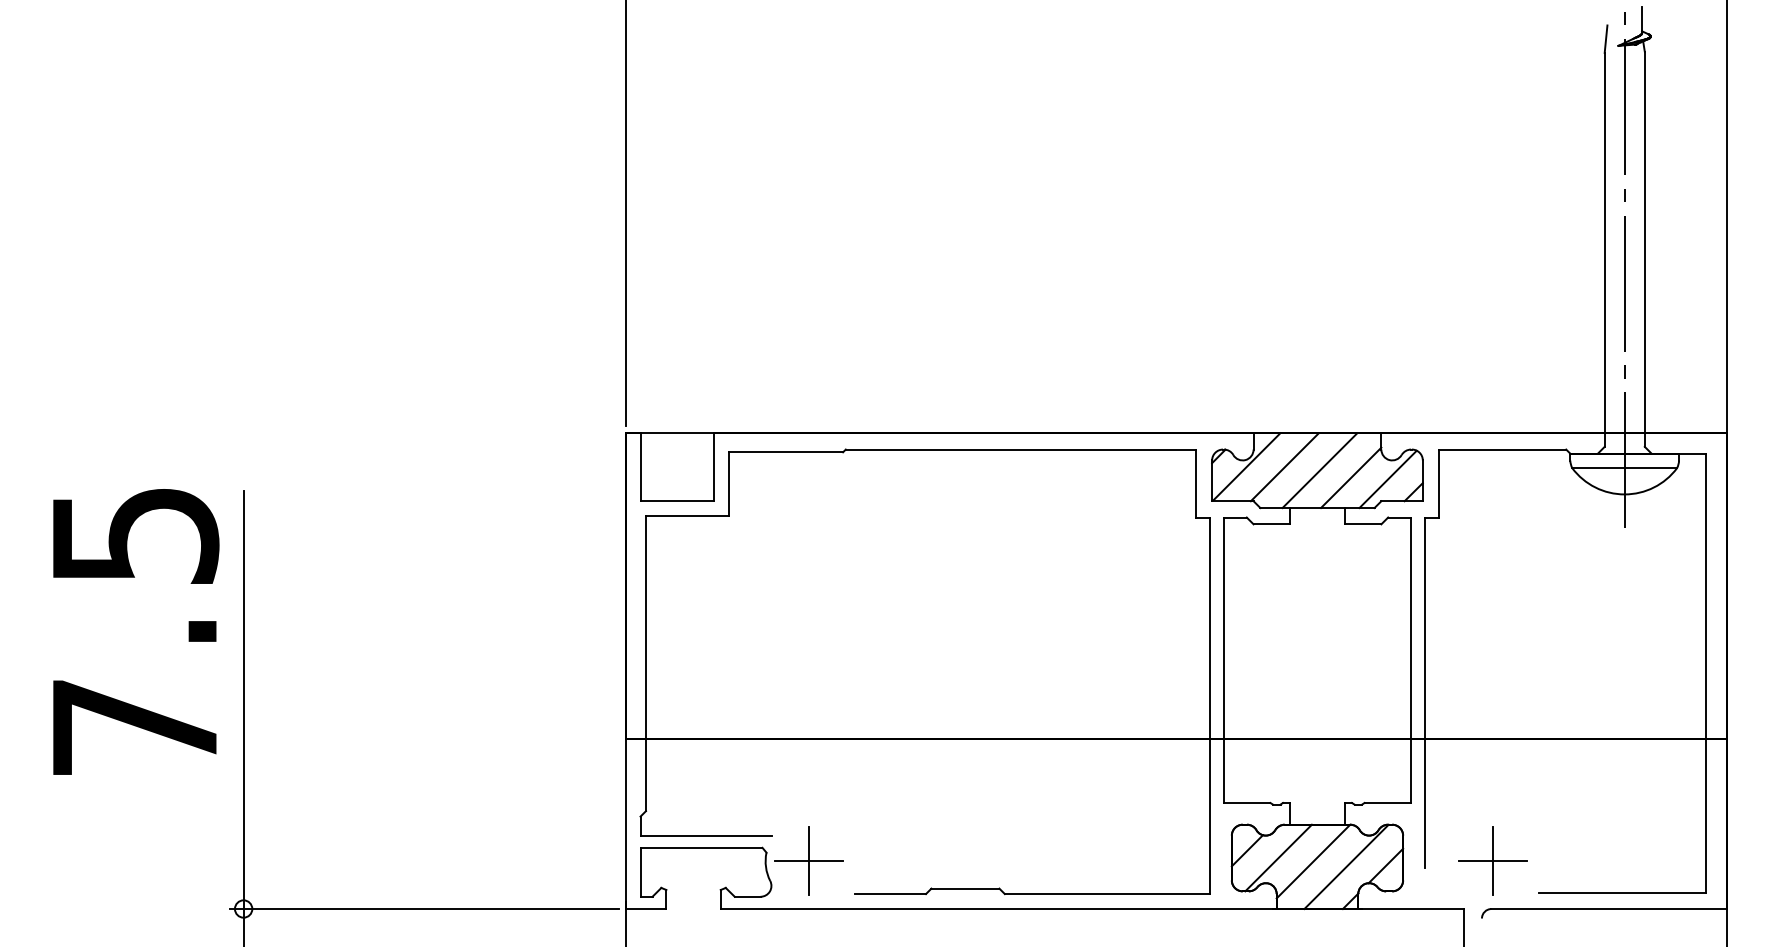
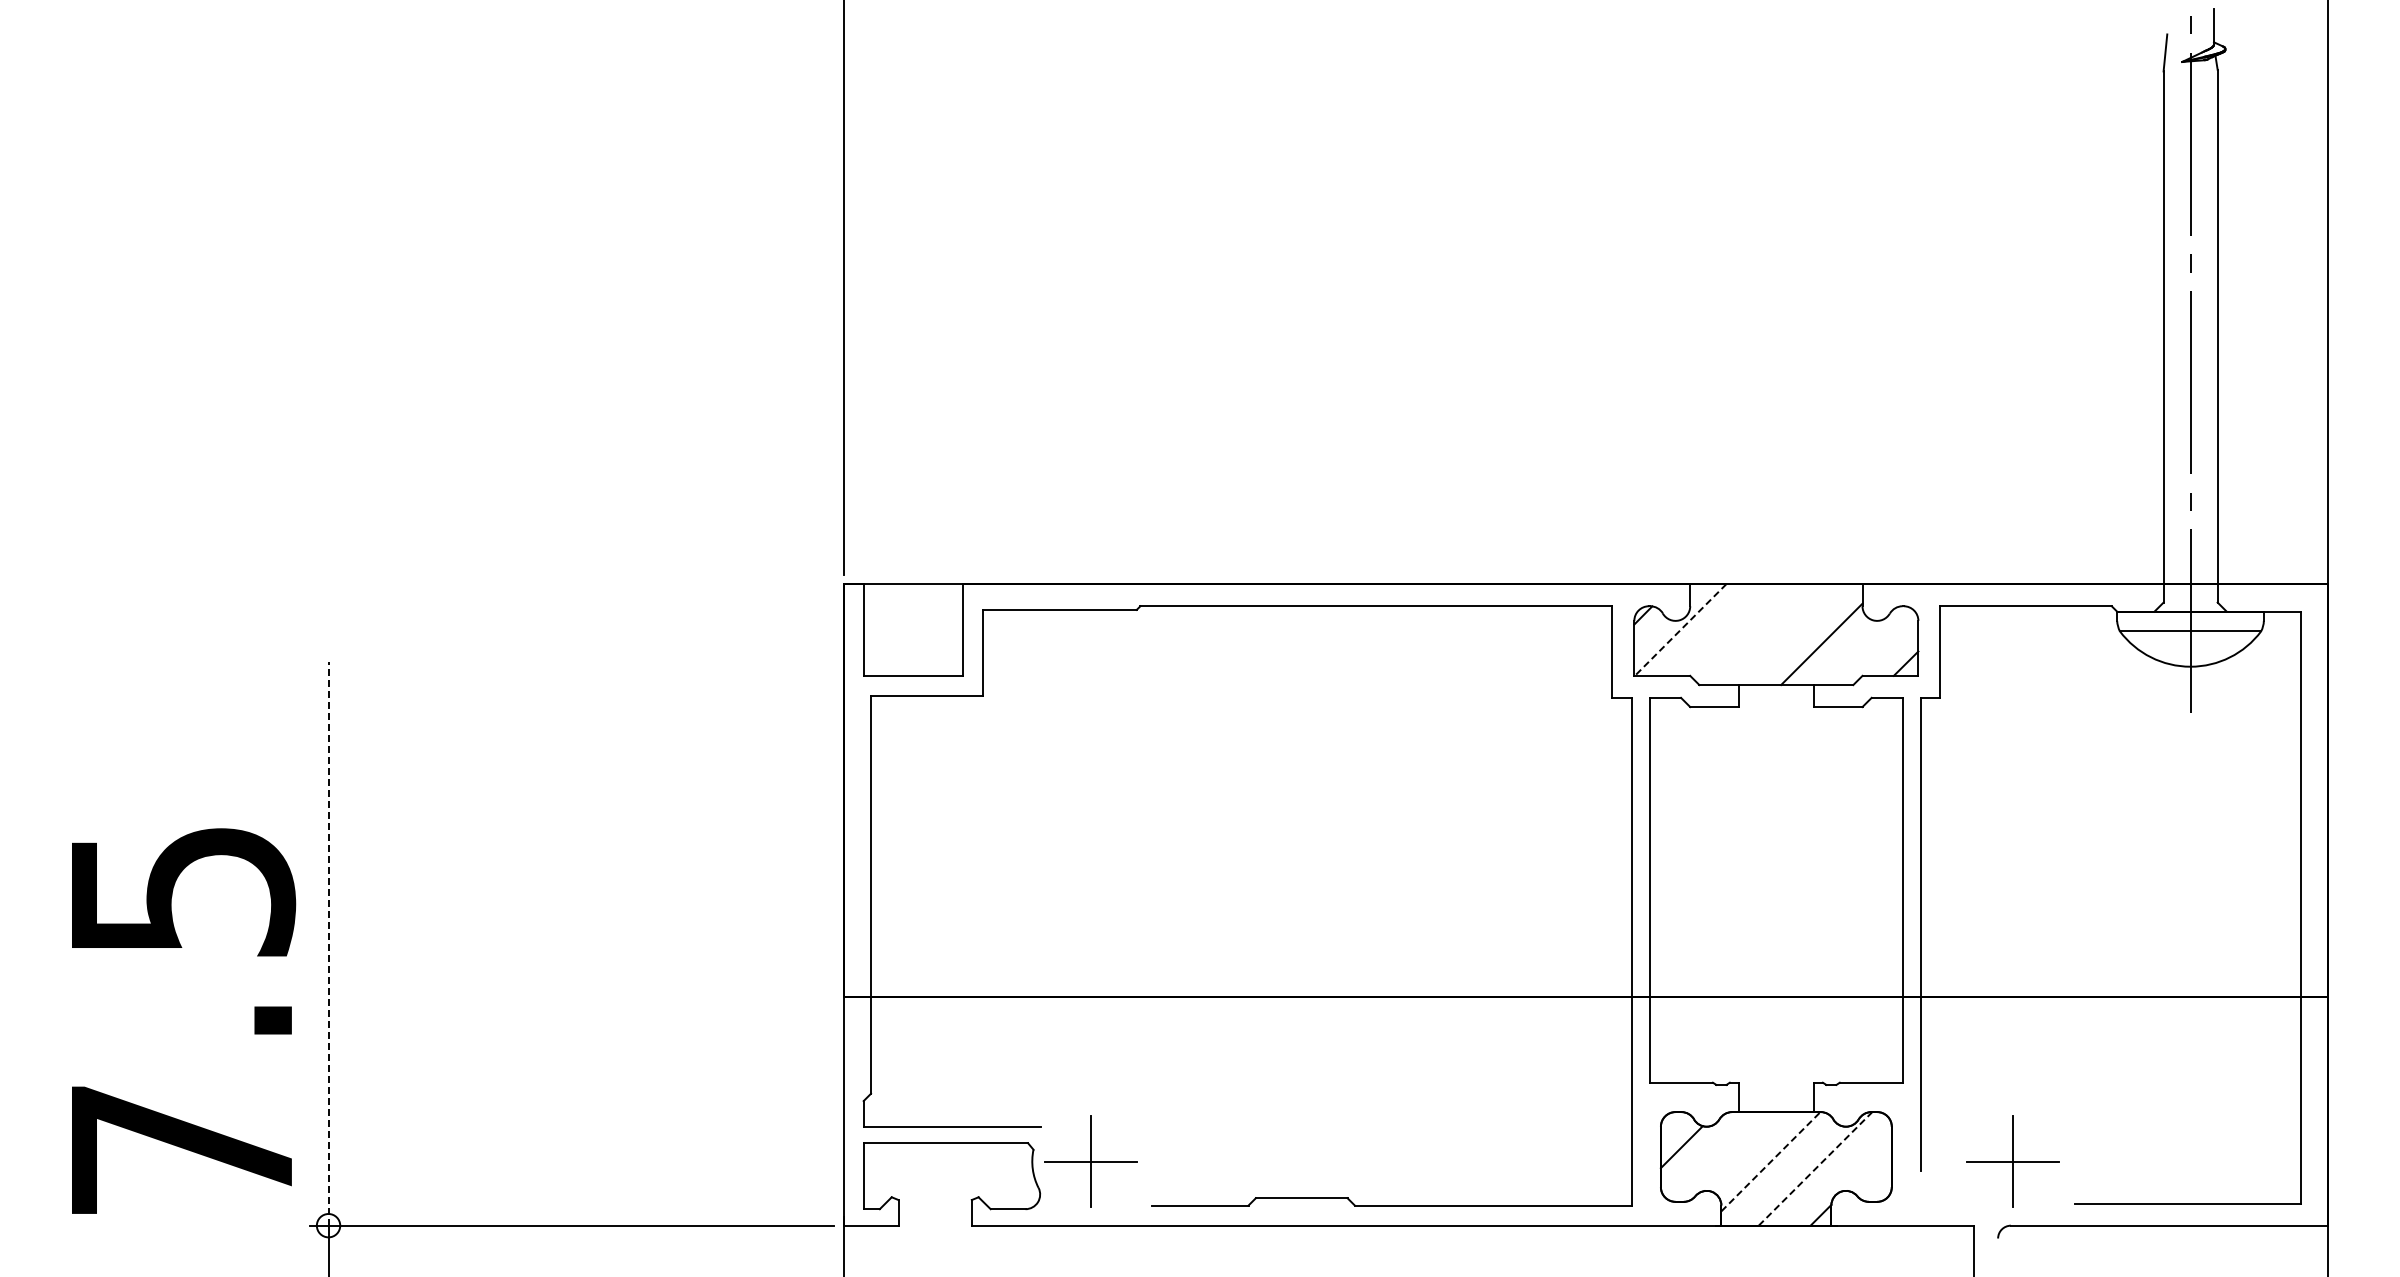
line: (1247, 466) -> (1681, 629), solid -> dashed
line: (1284, 466) -> (1732, 629), removed
line: (1319, 470) -> (1779, 634), removed
line: (1388, 479) -> (1871, 646), removed
text: (136, 631) -> (184, 1020), moved
line: (243, 699) -> (328, 943), solid -> dashed
line: (1278, 857) -> (1723, 1156), removed
line: (1313, 861) -> (1771, 1161), solid -> dashed
line: (1385, 865) -> (1868, 1167), removed
line: (1346, 866) -> (1815, 1168), solid -> dashed

